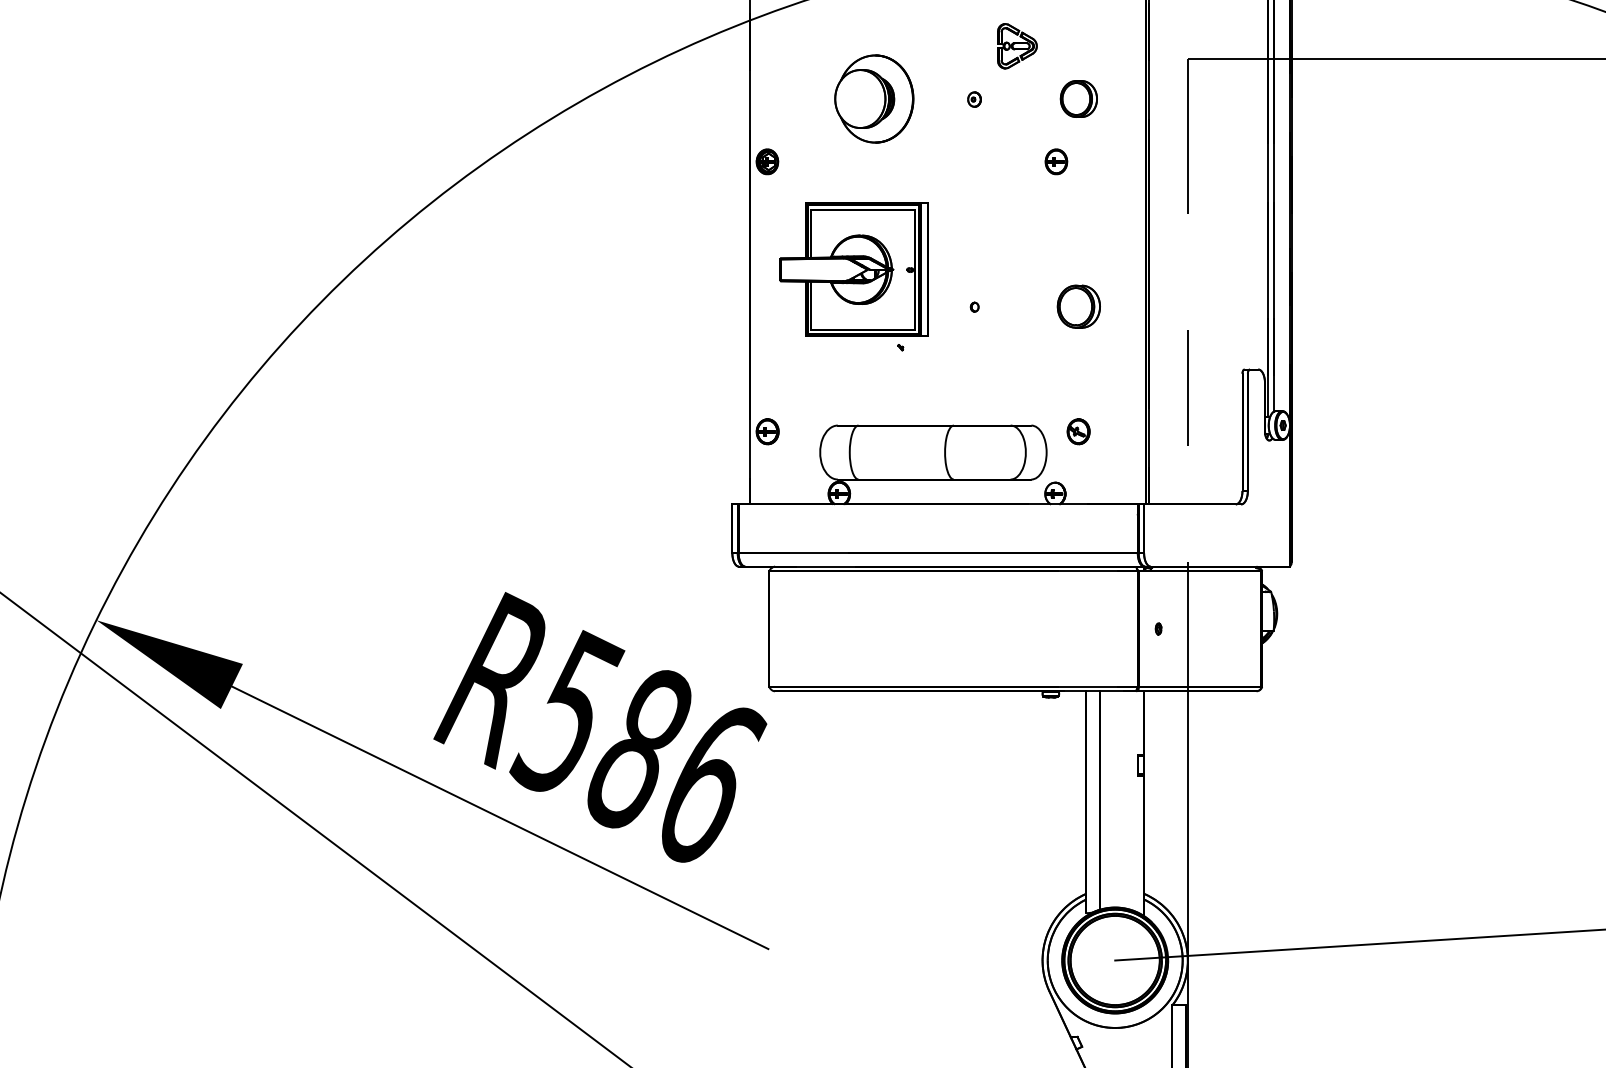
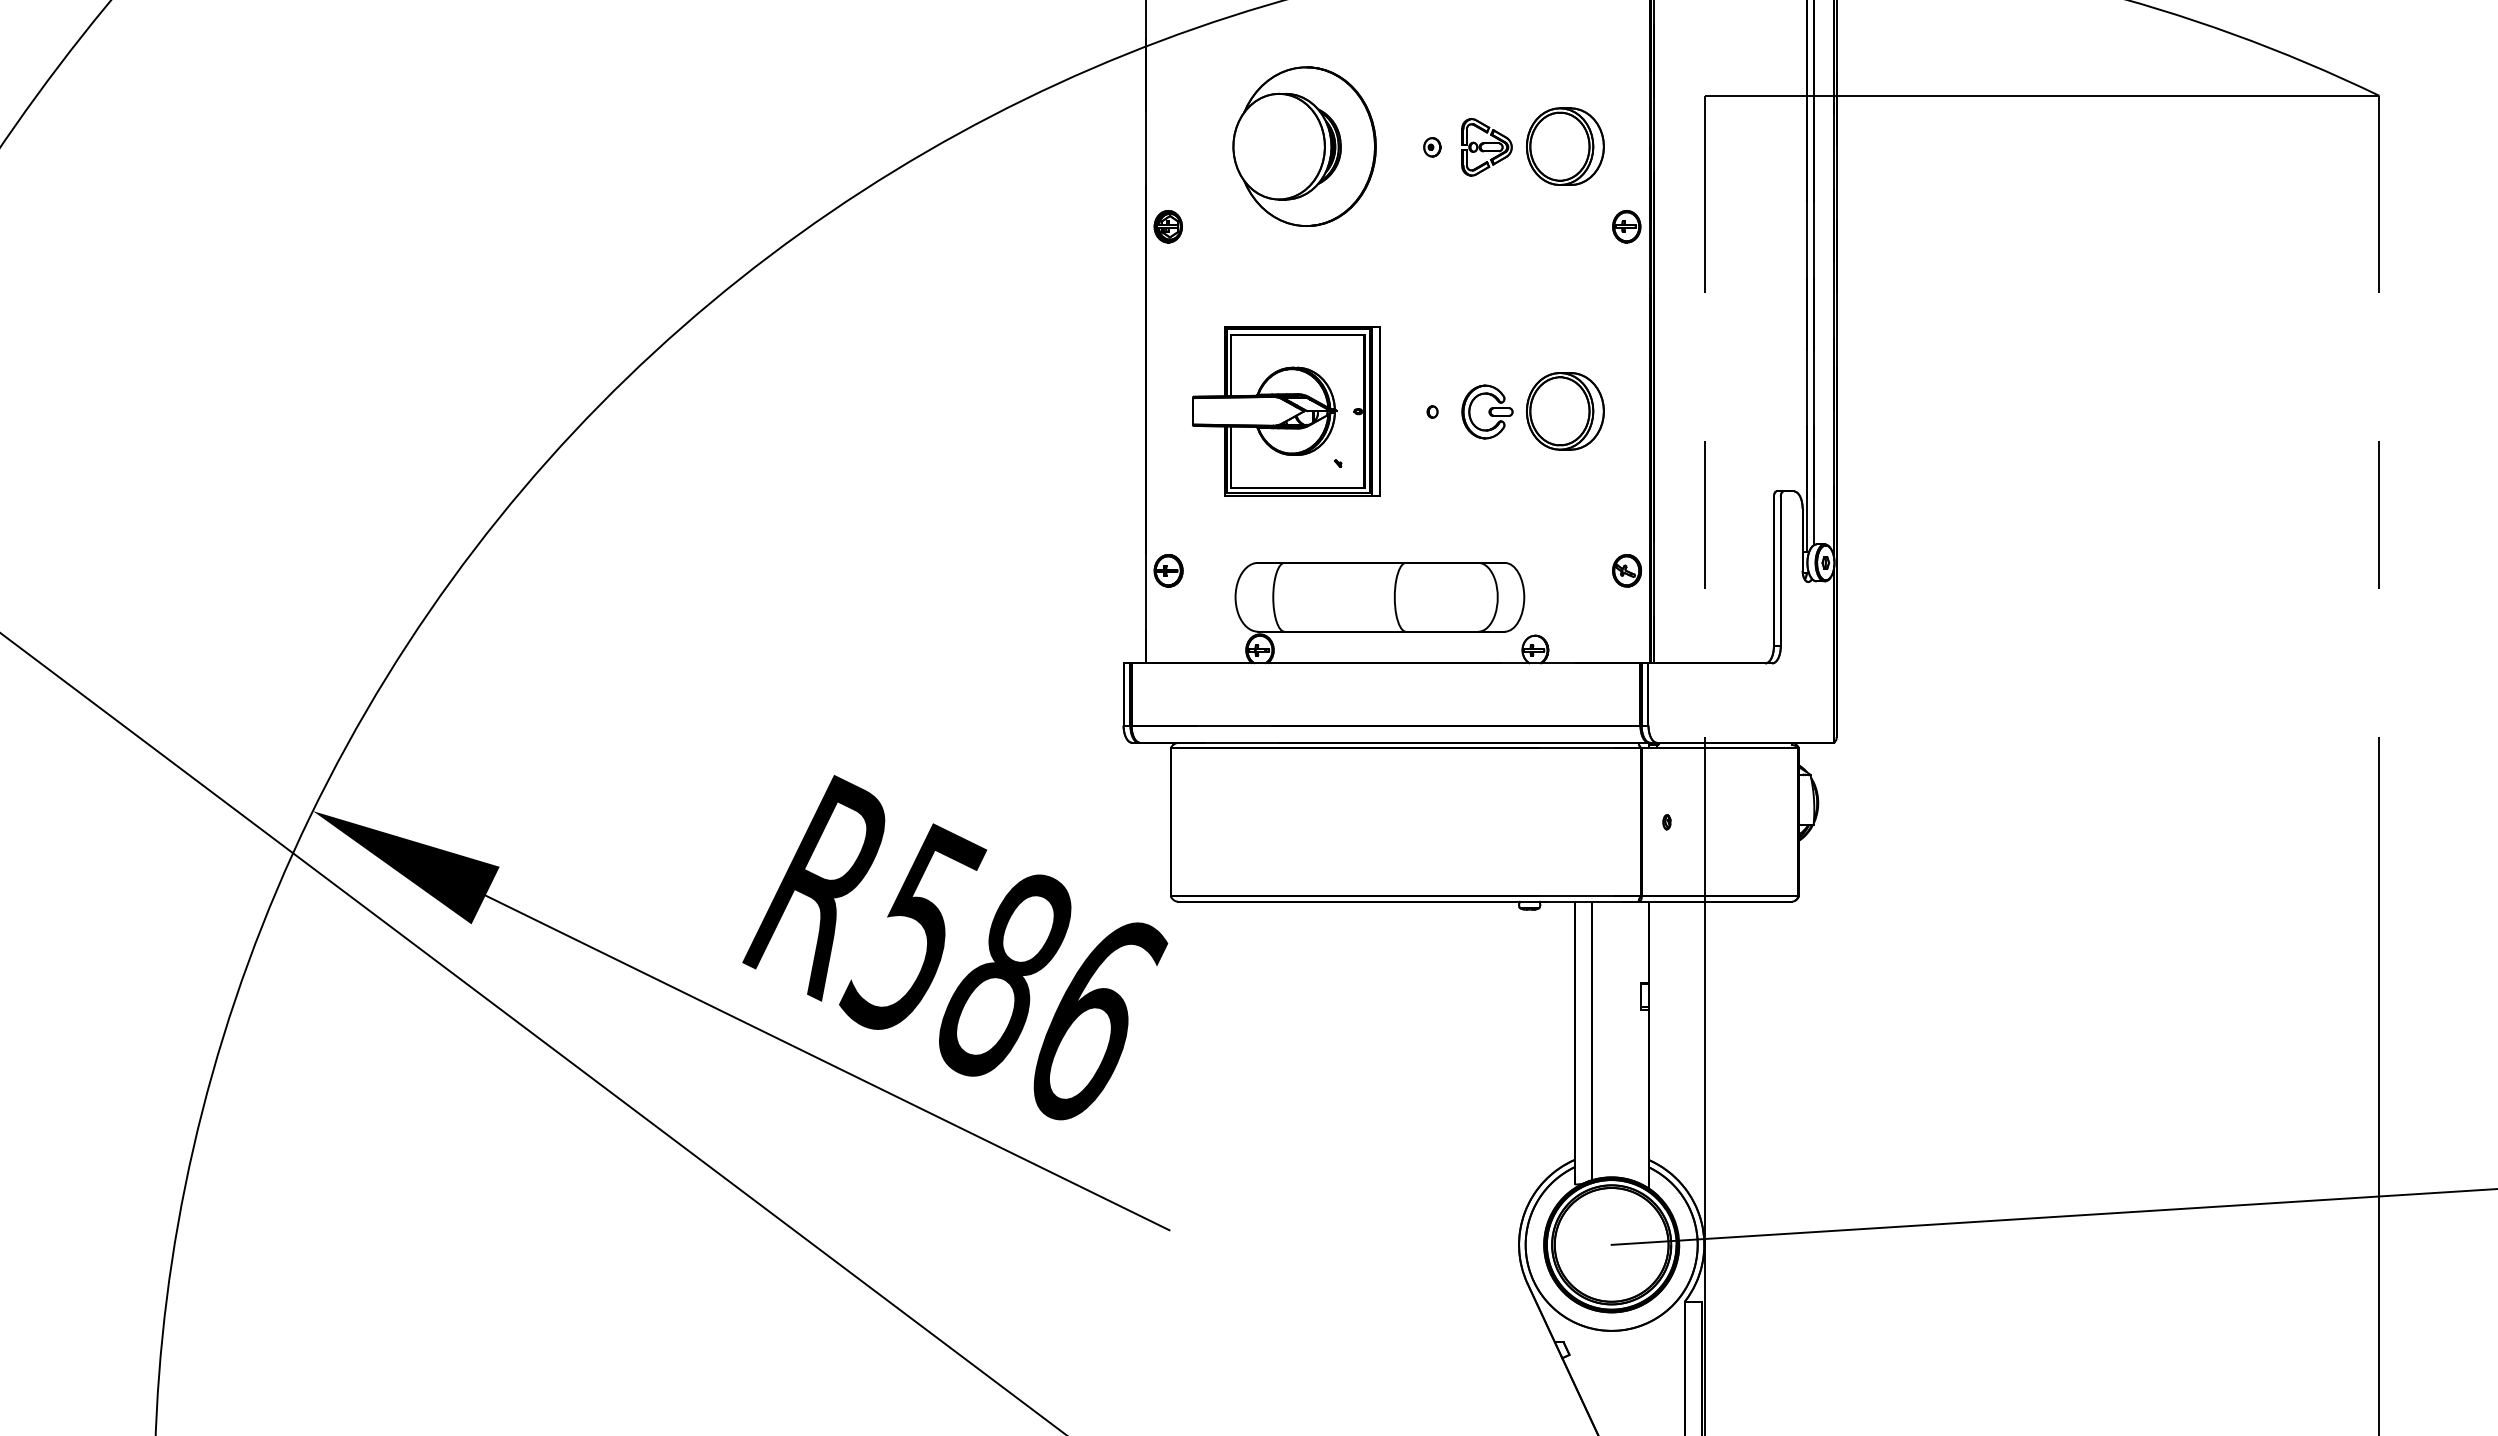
part: (1017, 46) -> (1486, 147), moved
part: (874, 98) -> (1304, 146), size x1.43
part: (1078, 98) -> (1565, 146), size x1.67
part: (1056, 161) -> (1626, 226), moved
part: (853, 269) -> (1286, 411), moved
part: (1017, 306) -> (1487, 411), added
part: (1078, 306) -> (1565, 411), size x1.43
part: (1078, 431) -> (1626, 570), moved

